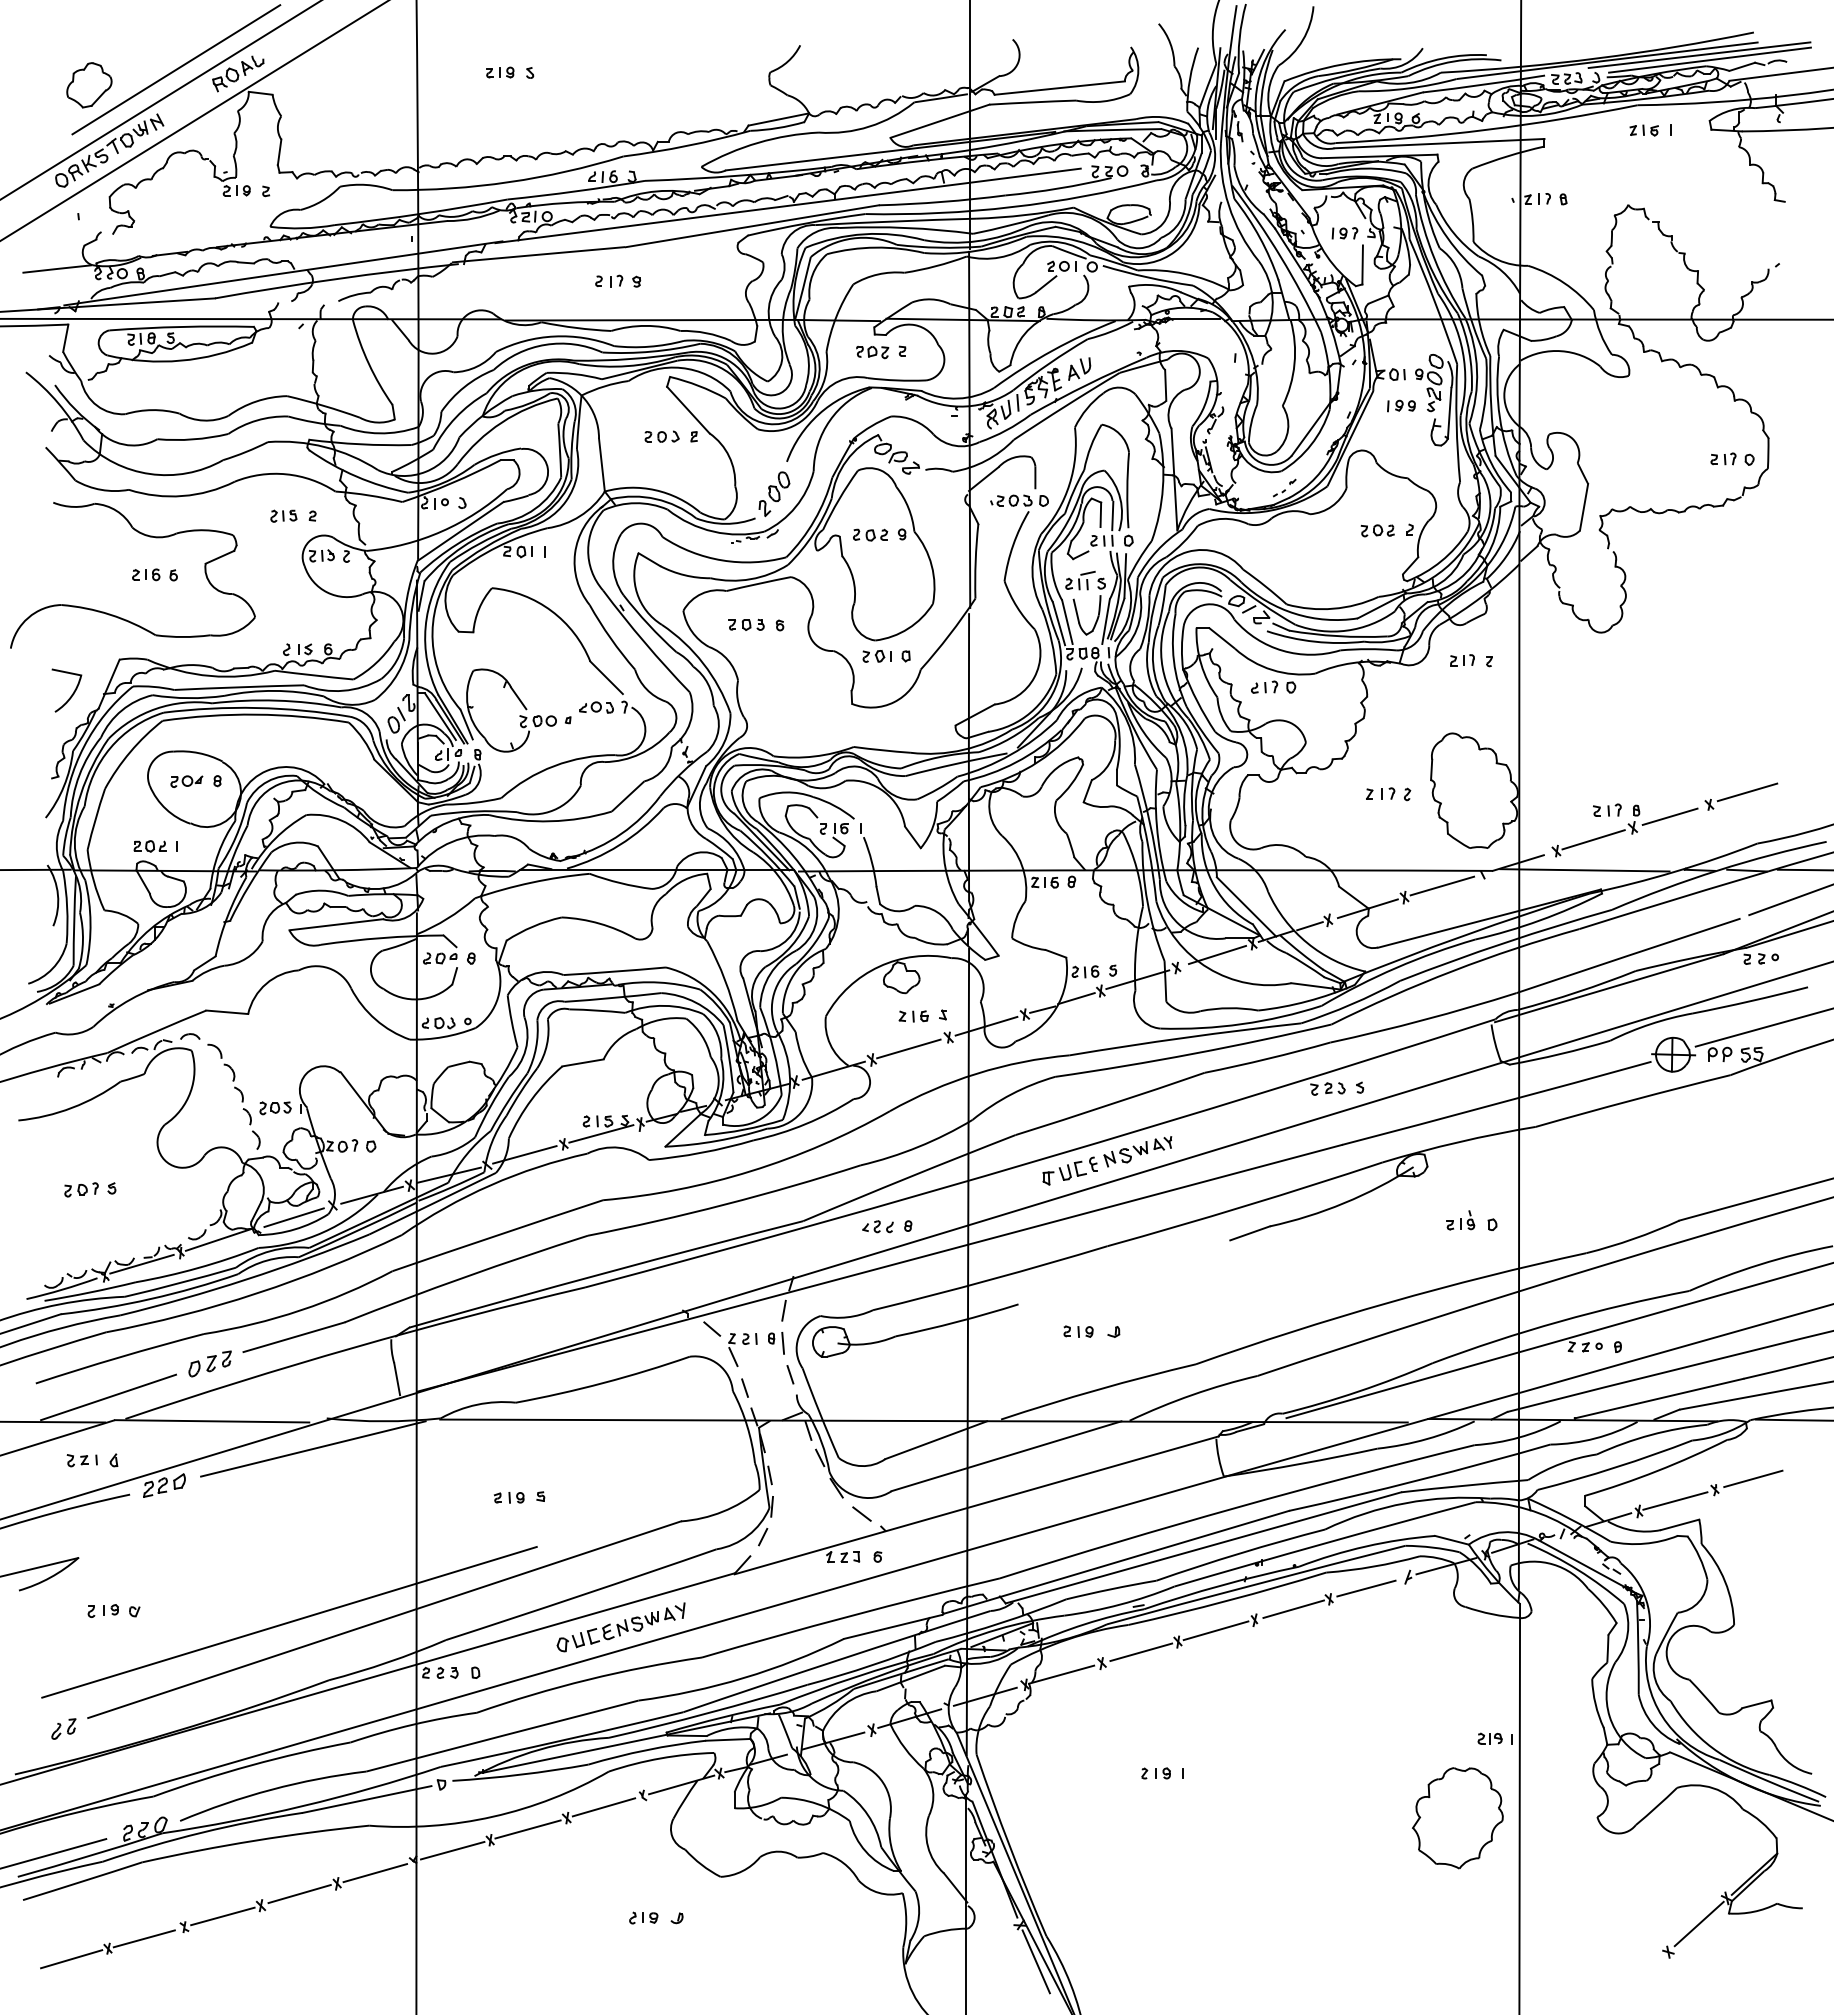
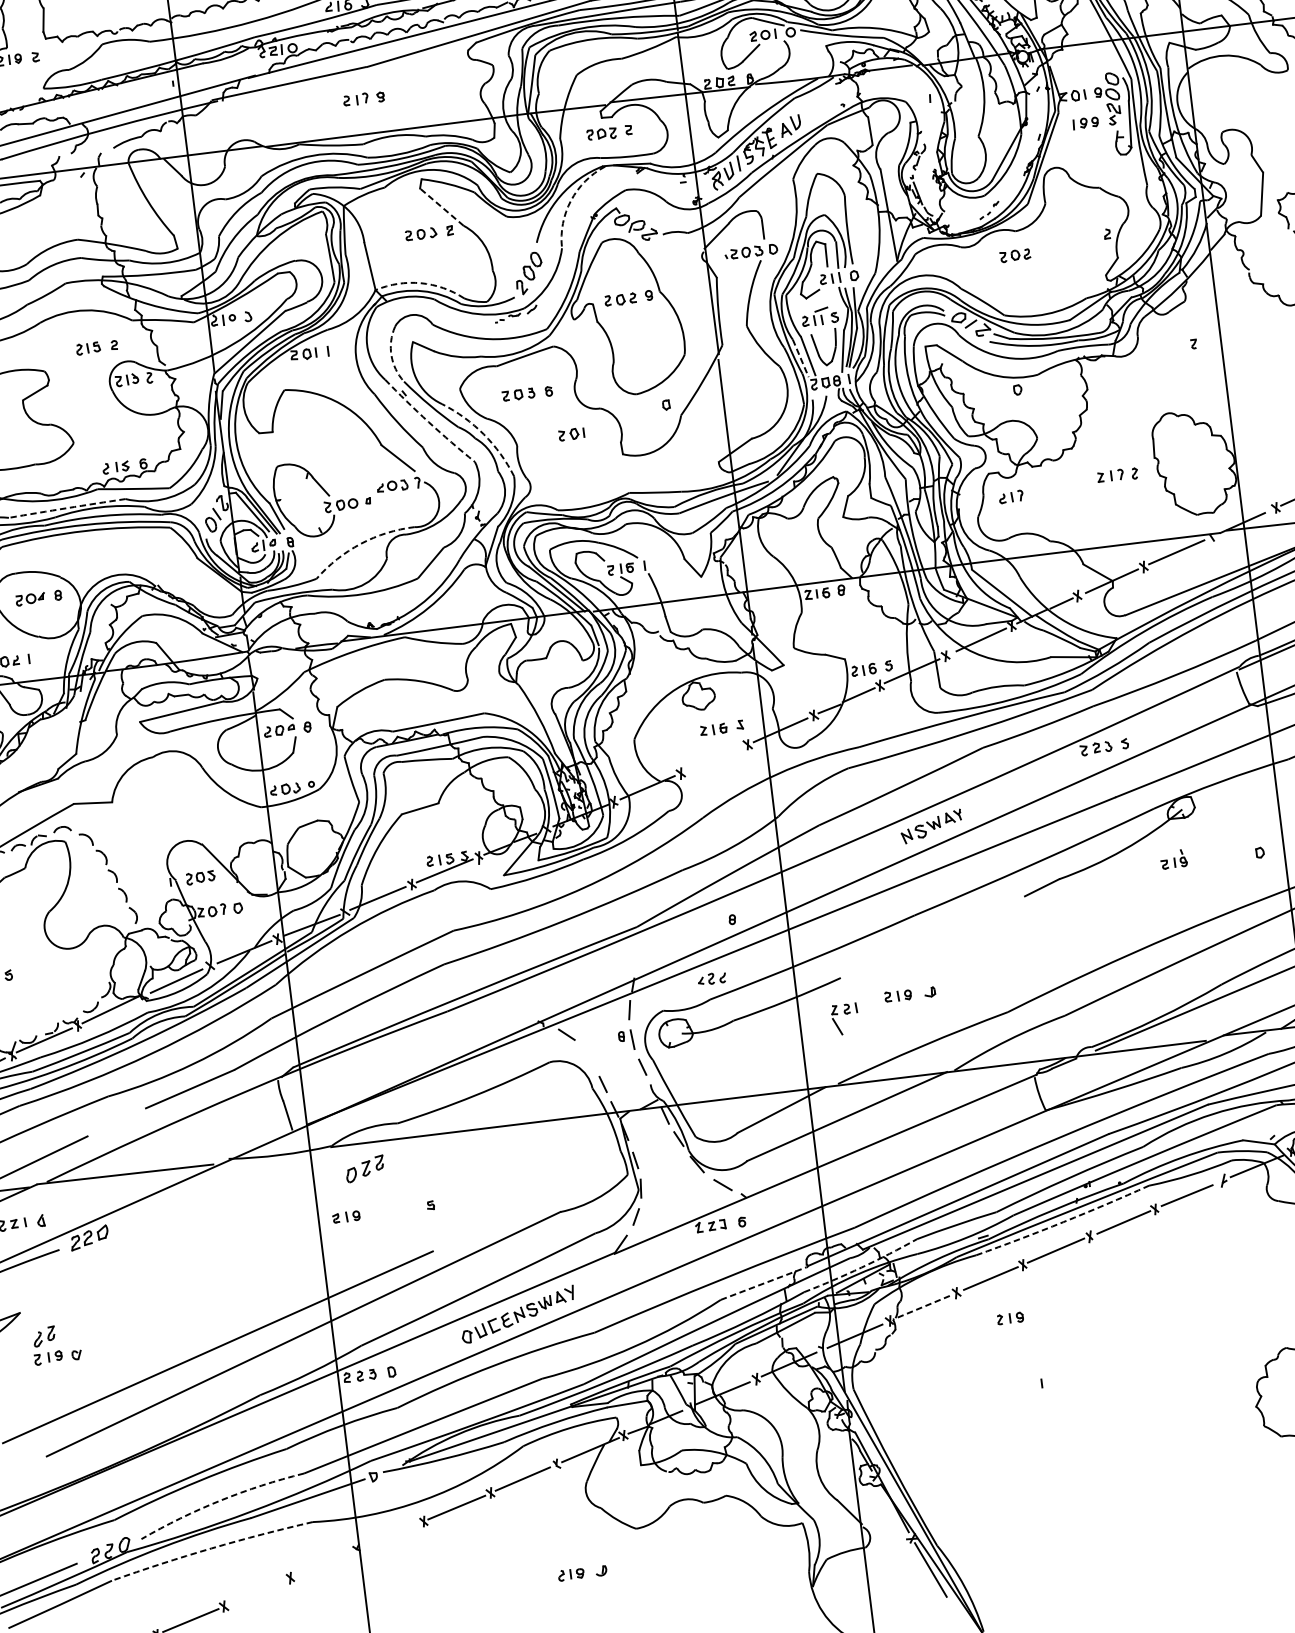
line: (688, 410) -> (442, 207), solid -> dashed
arc: (829, 420) -> (570, 200), solid -> dashed
arc: (655, 490) -> (421, 283), solid -> dashed
part: (1377, 530) -> (1015, 255), moved
arc: (613, 564) -> (391, 355), solid -> dashed
line: (1059, 624) -> (801, 359), solid -> dashed
arc: (644, 642) -> (428, 422), solid -> dashed
part: (876, 656) -> (571, 434), moved
part: (1462, 660) -> (1169, 346), removed
arc: (703, 663) -> (484, 434), solid -> dashed
part: (1264, 686) -> (1011, 496), moved
arc: (239, 687) -> (67, 508), solid -> dashed
arc: (554, 766) -> (361, 544), solid -> dashed
line: (908, 1048) -> (712, 759), removed
part: (275, 1108) -> (200, 877), moved
part: (1069, 1170) -> (871, 851), removed
part: (1460, 1220) -> (1173, 859), moved
part: (877, 1226) -> (711, 978), moved
part: (742, 1349) -> (844, 1018), moved
part: (209, 1363) -> (364, 1168), moved
line: (313, 1448) -> (220, 1187), removed
part: (508, 1497) -> (345, 1216), moved
arc: (1227, 1600) -> (1062, 1222), solid -> dashed
arc: (1001, 1622) -> (861, 1267), solid -> dashed
line: (893, 1626) -> (764, 1283), solid -> dashed
line: (1061, 1674) -> (921, 1307), solid -> dashed
part: (63, 1728) -> (44, 1336), moved
part: (1155, 1773) -> (1009, 1318), moved
arc: (271, 1789) -> (220, 1500), solid -> dashed
arc: (255, 1840) -> (211, 1548), solid -> dashed
line: (452, 1850) -> (390, 1535), removed
line: (375, 1873) -> (323, 1564), removed
line: (299, 1894) -> (257, 1592), removed

